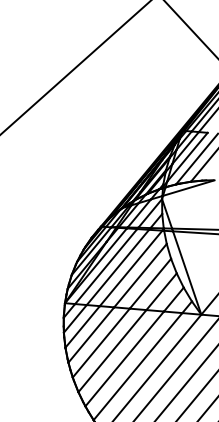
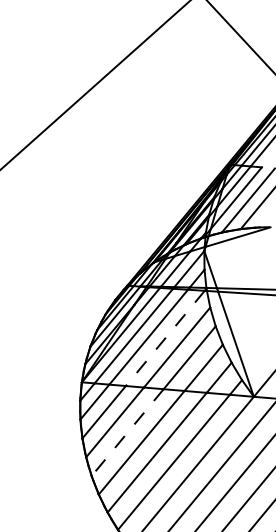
line: (131, 268) -> (165, 338), solid -> dashed
line: (101, 343) -> (127, 433), solid -> dashed

